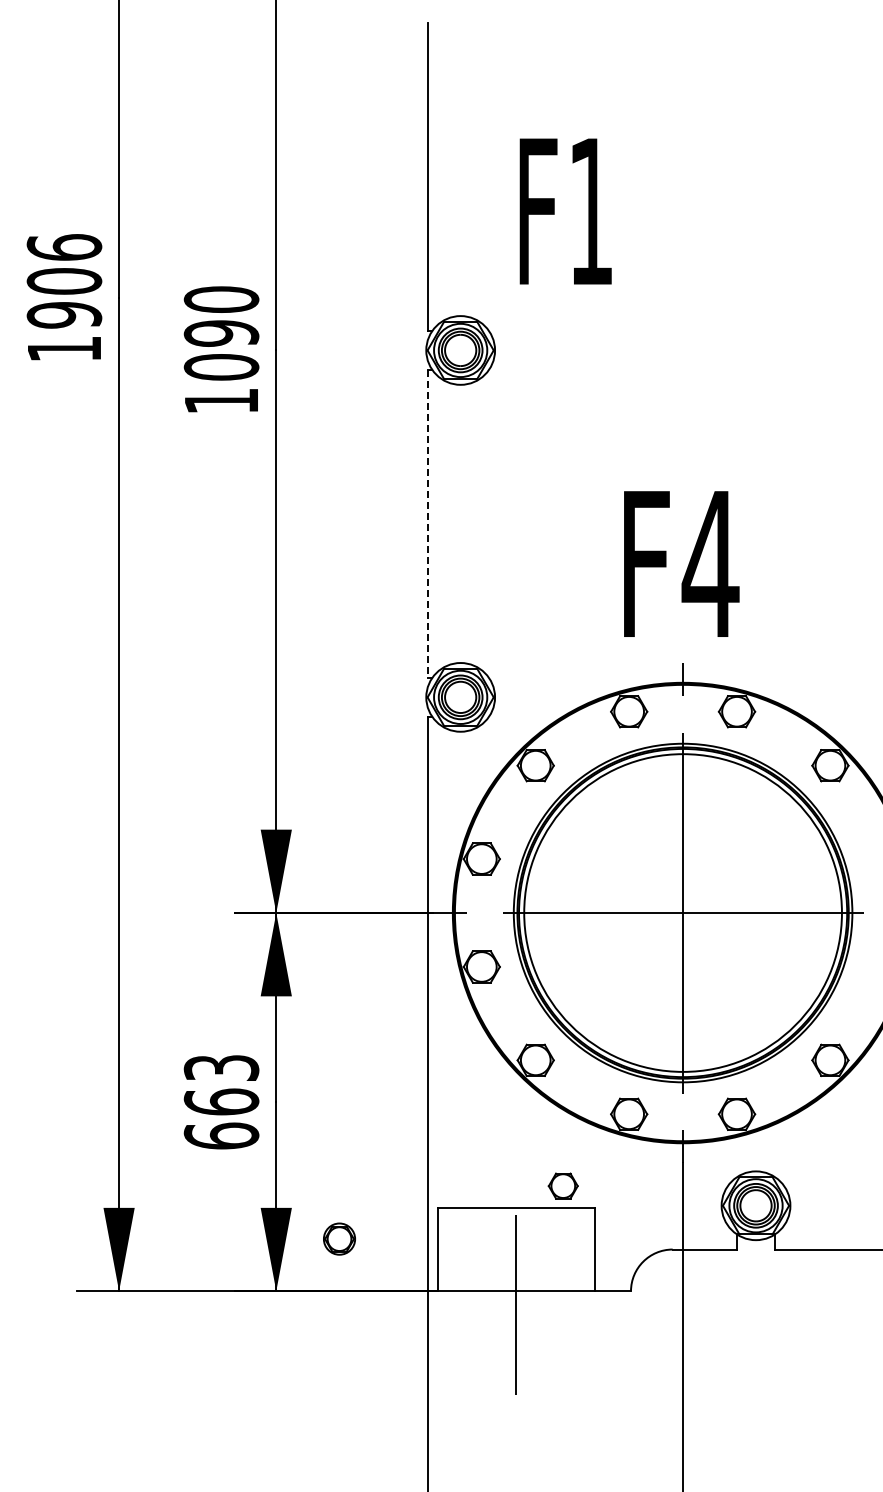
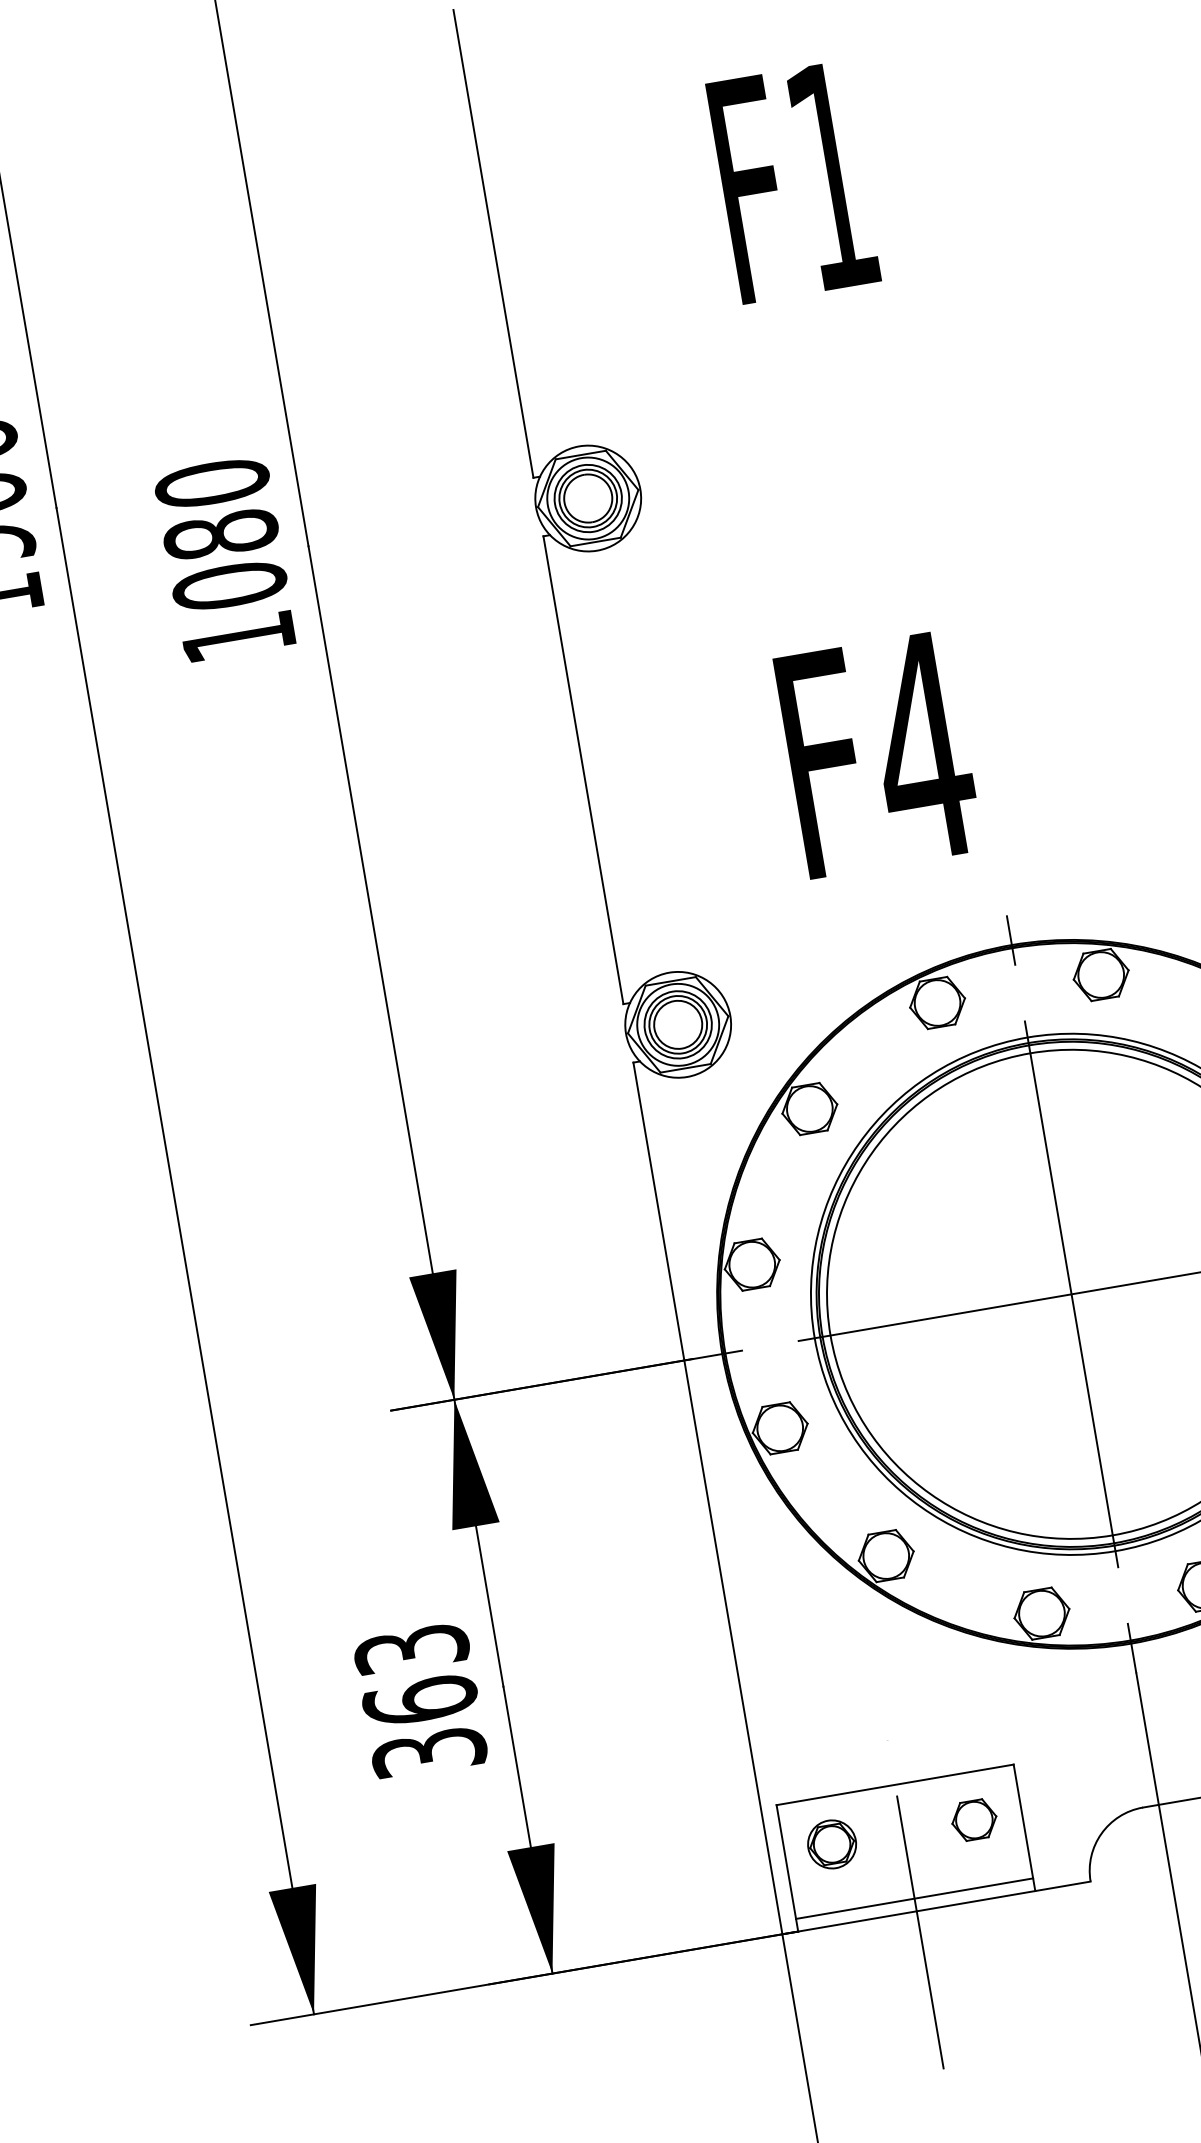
text: (565, 211) -> (793, 182), moved
text: (221, 333) -> (220, 534), 1090 -> 1080
line: (427, 524) -> (583, 771), dashed -> solid
text: (681, 563) -> (878, 753), moved
text: (221, 1135) -> (428, 1751), 663 -> 363
part: (562, 1185) -> (973, 1819), moved
part: (339, 1238) -> (831, 1843), moved
line: (516, 1282) -> (914, 1898), added

